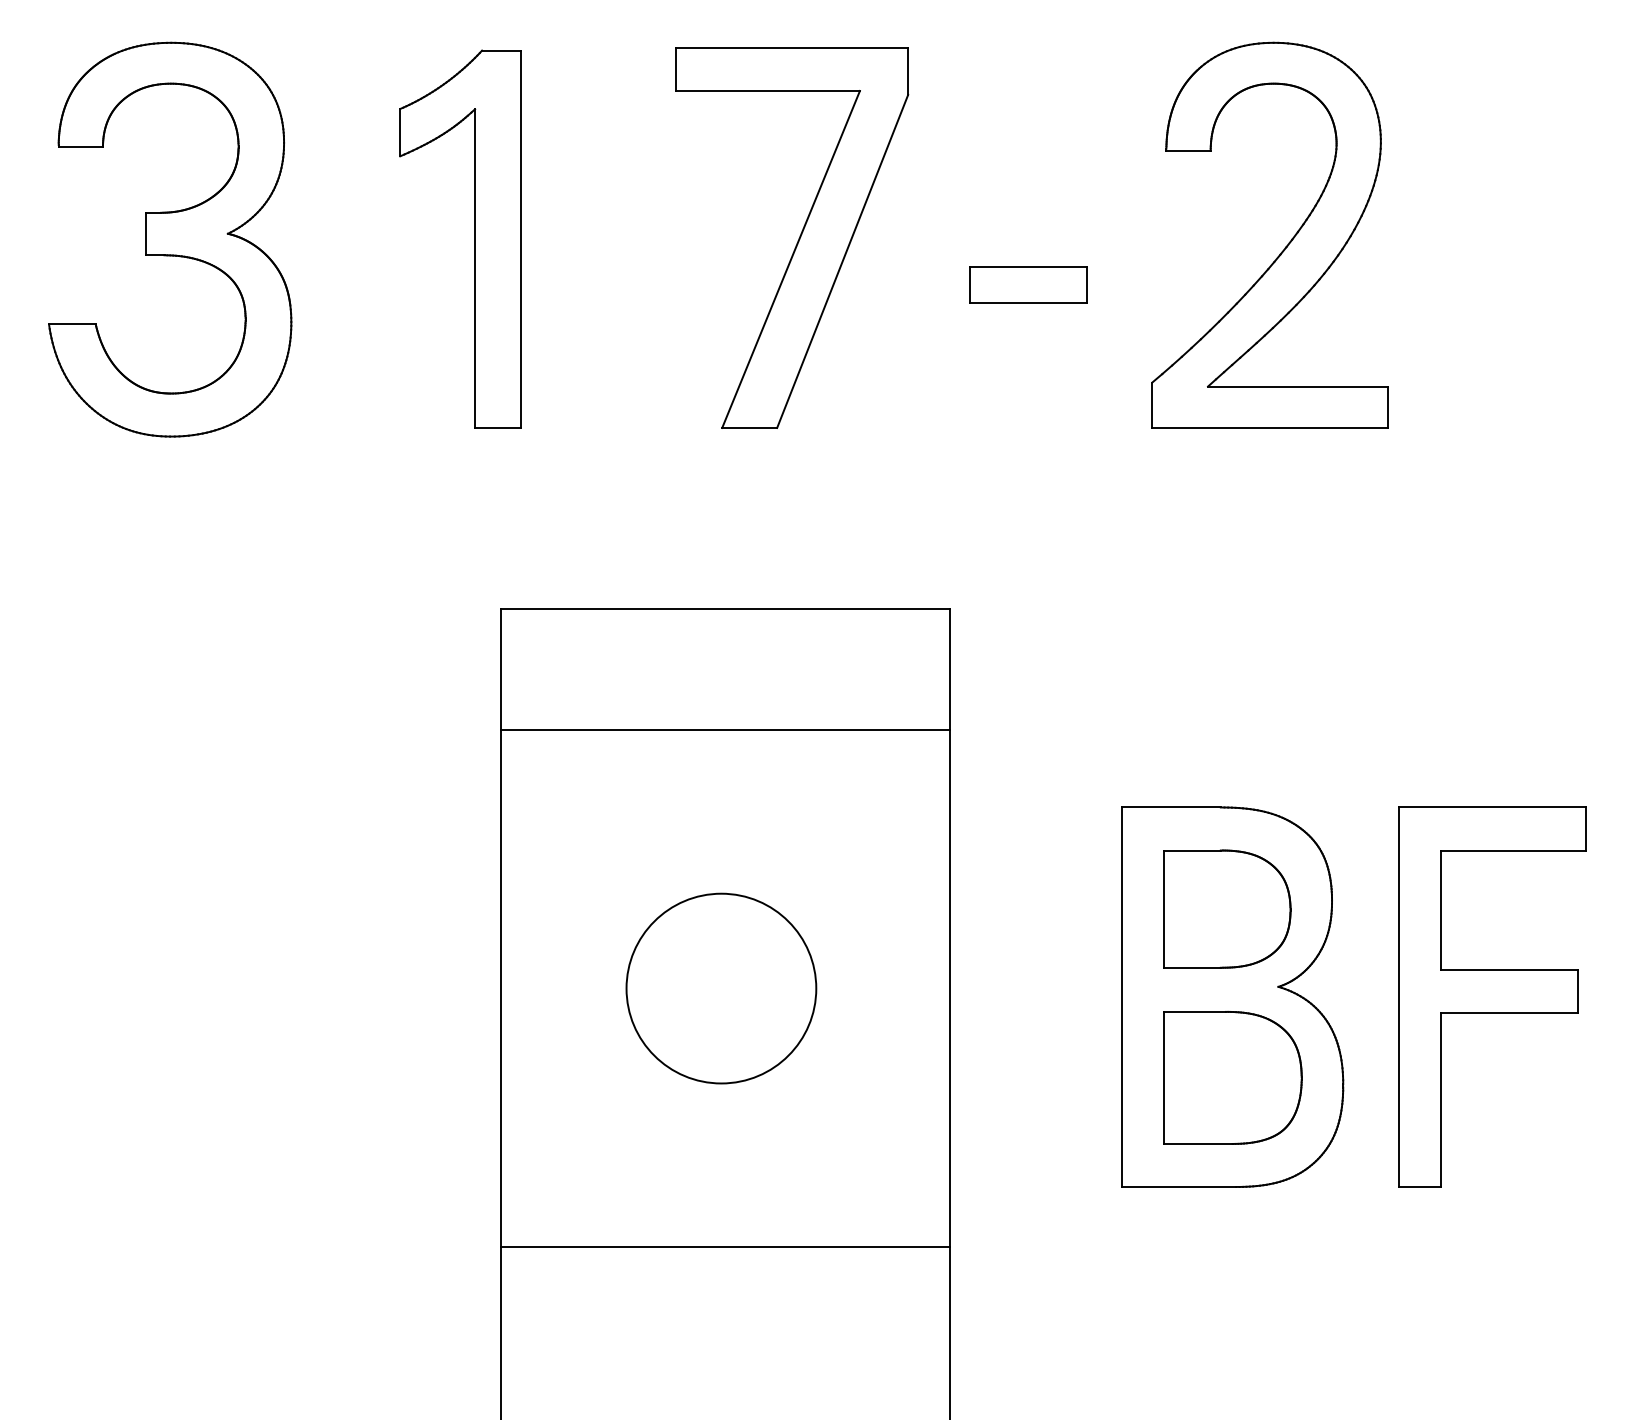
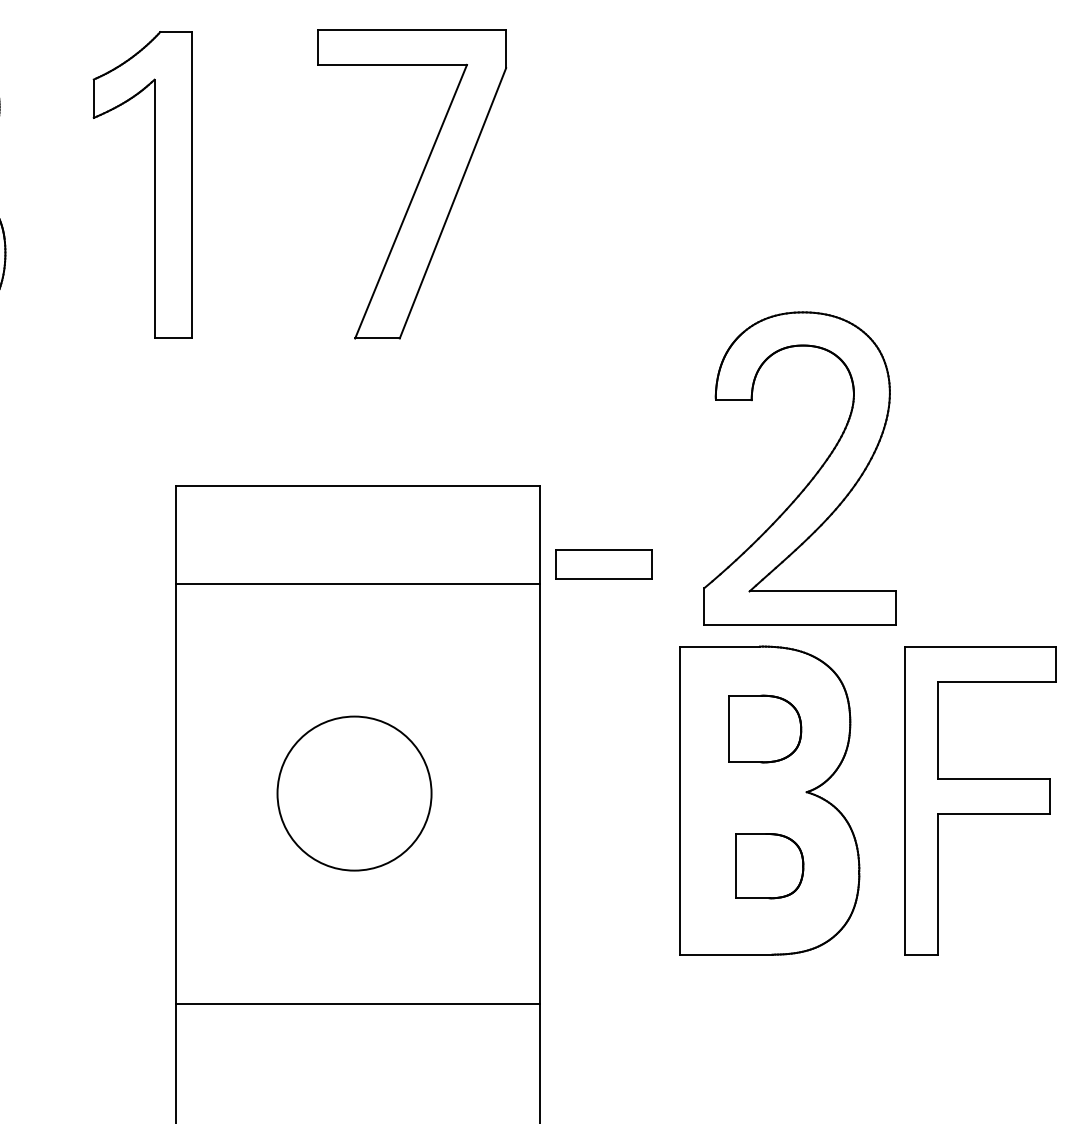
part: (1284, 247) -> (811, 478), moved
part: (1028, 284) -> (603, 563), moved
part: (1227, 908) -> (765, 728), size x0.7
part: (1232, 1077) -> (769, 865), size x0.6

